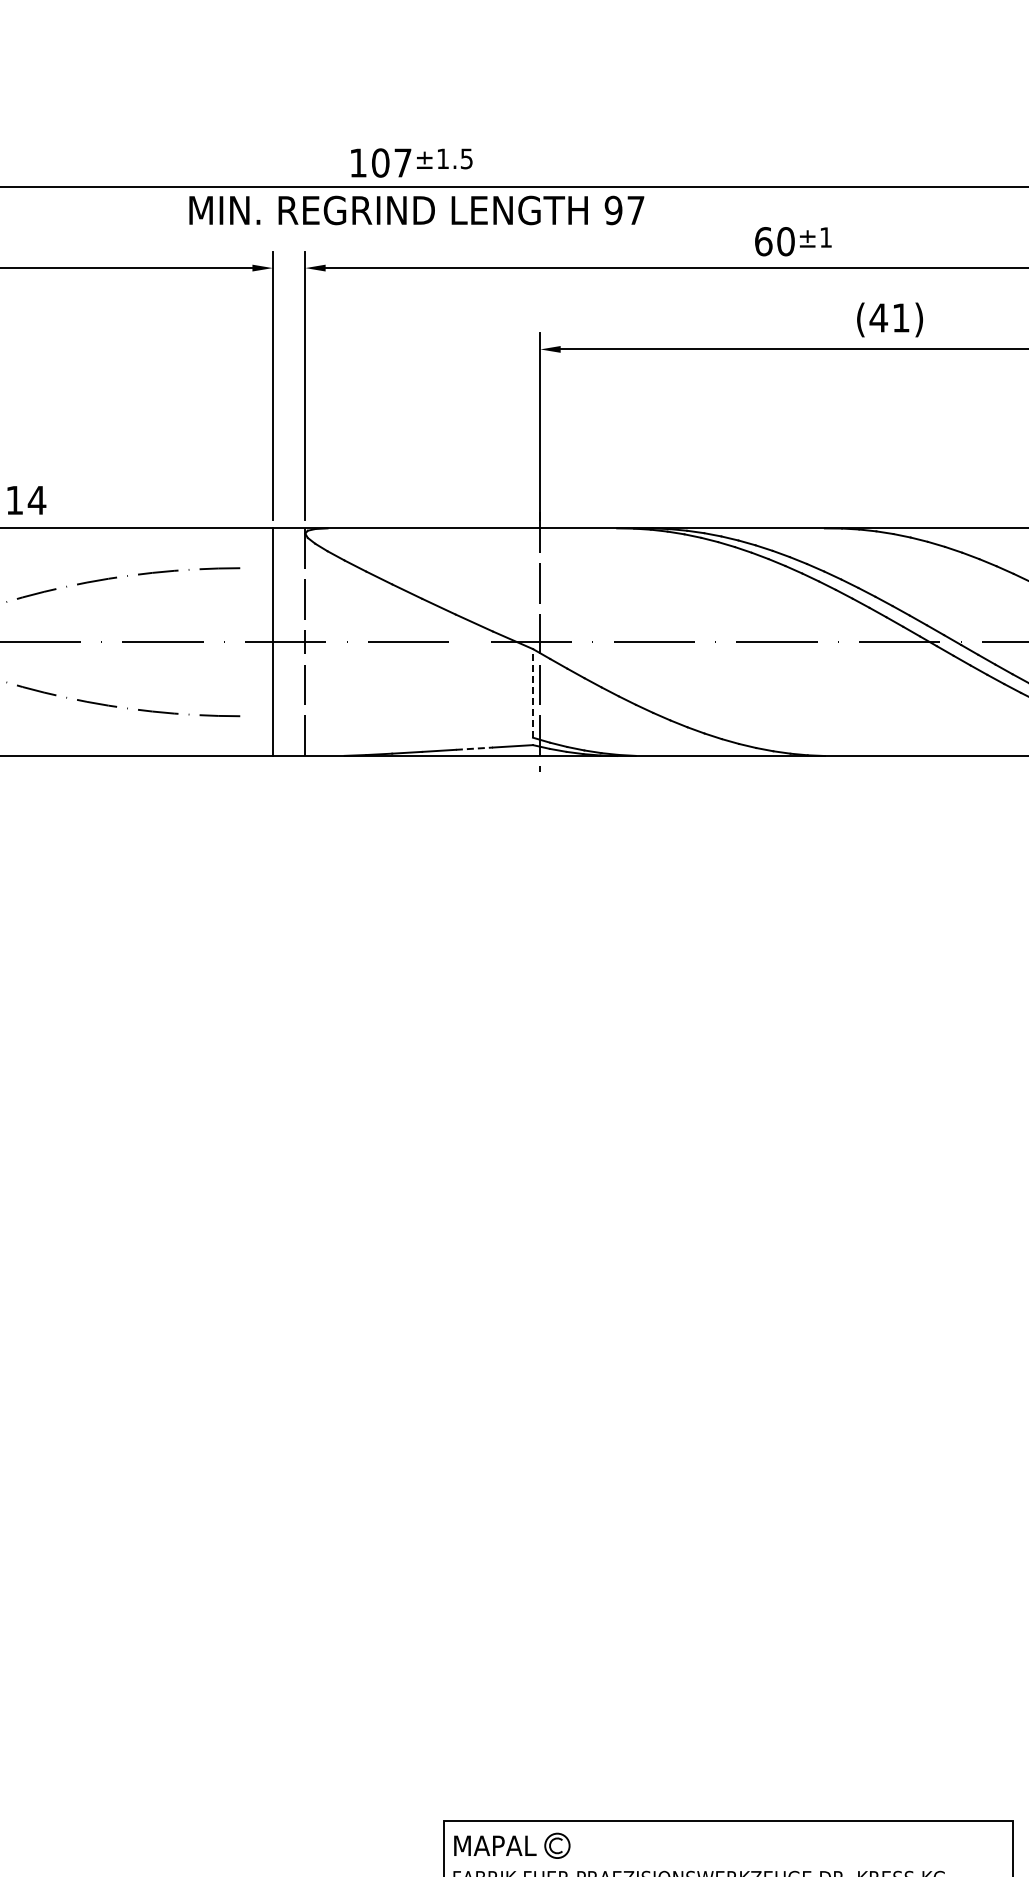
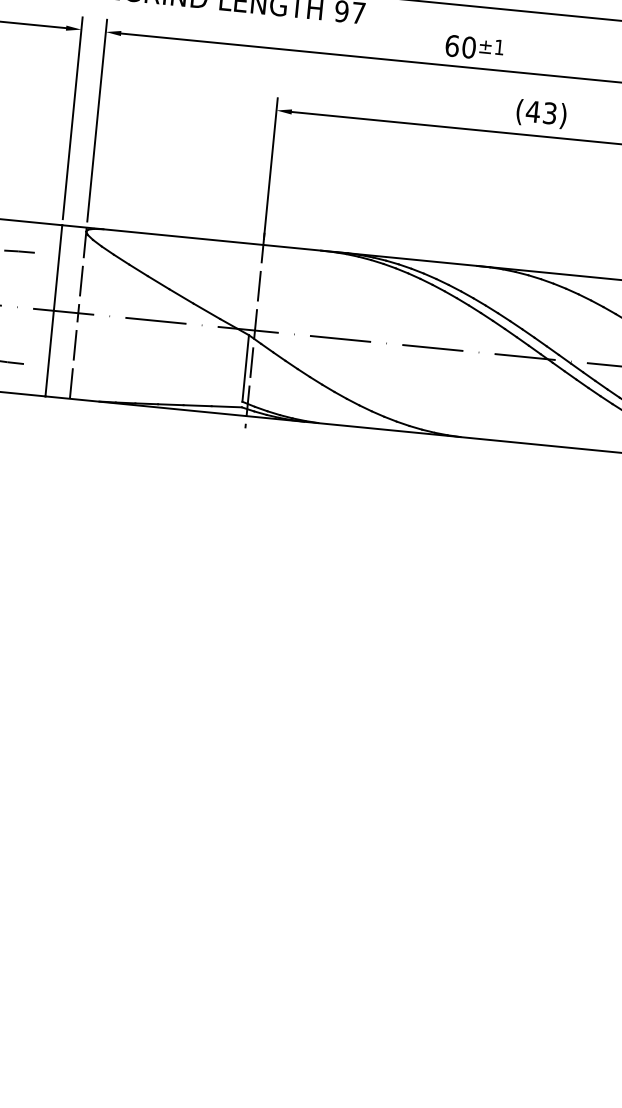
text: (900, 317) -> (549, 113), (41) -> (43)
line: (533, 692) -> (246, 367), dashed -> solid
line: (474, 748) -> (197, 405), dashed -> solid

